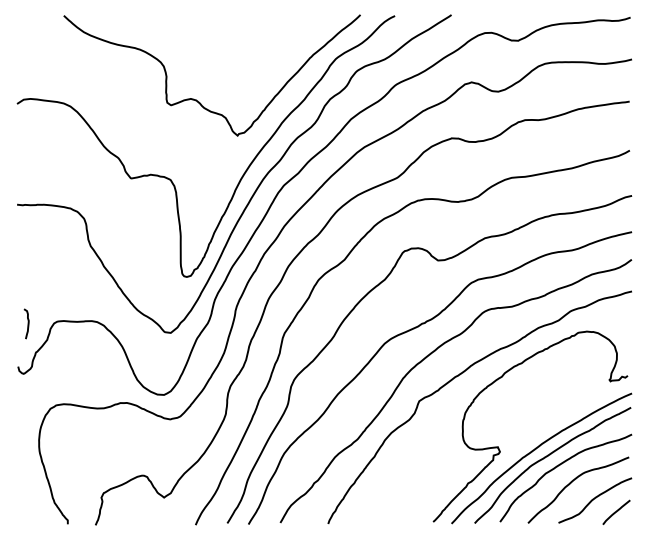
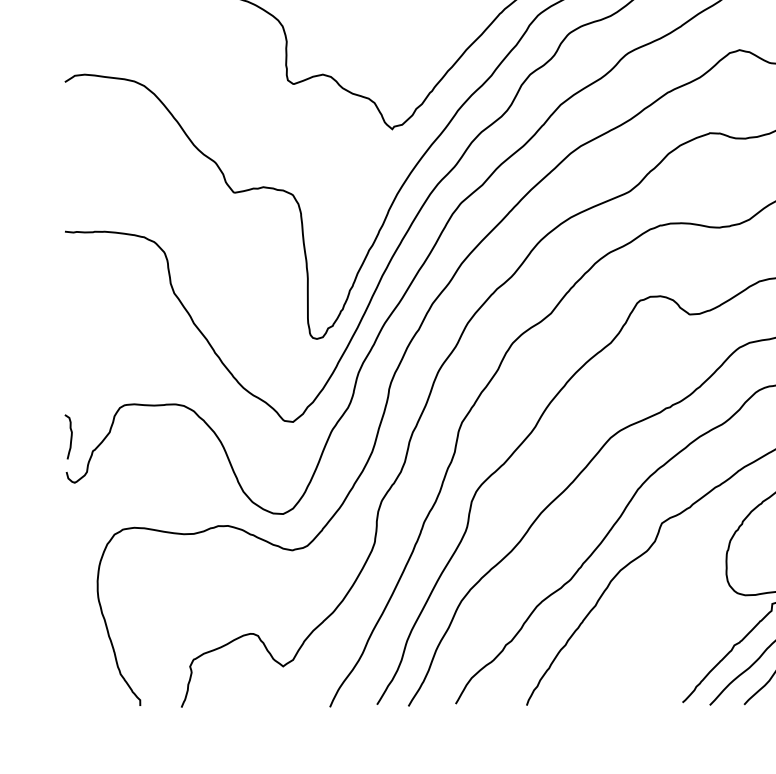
curve: (27, 323) -> (70, 436), moved

